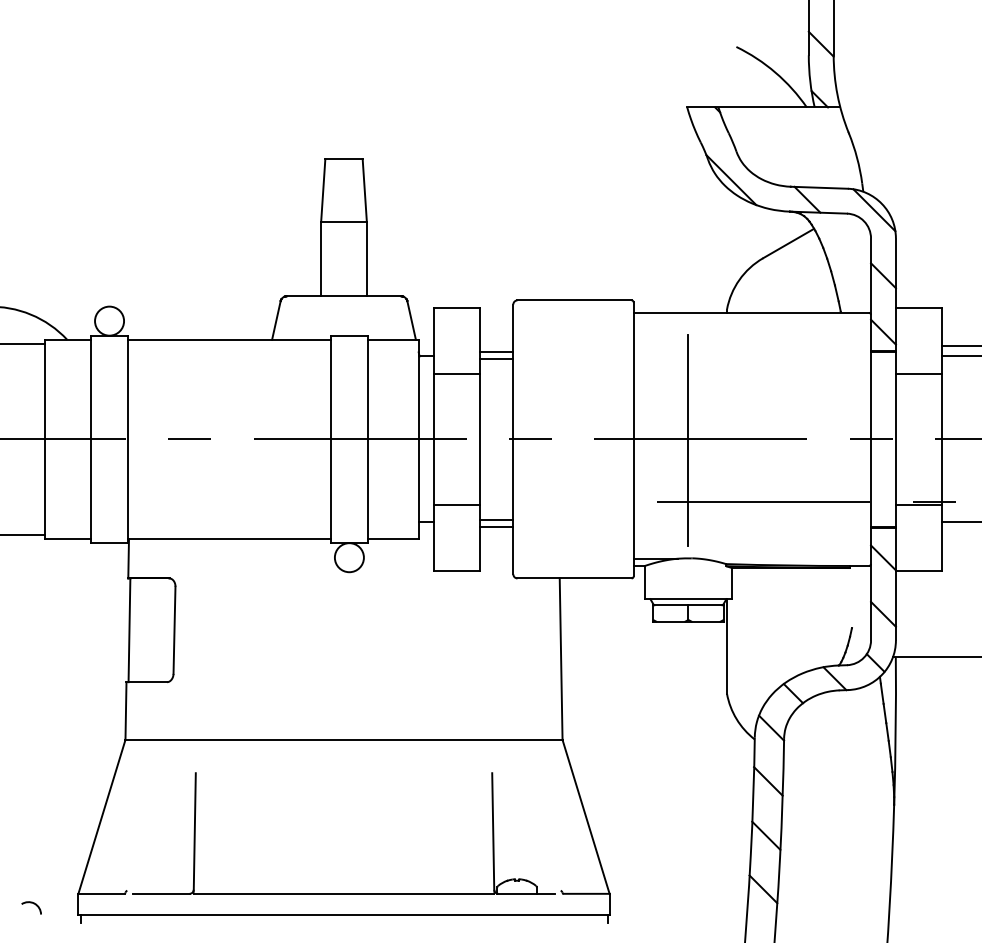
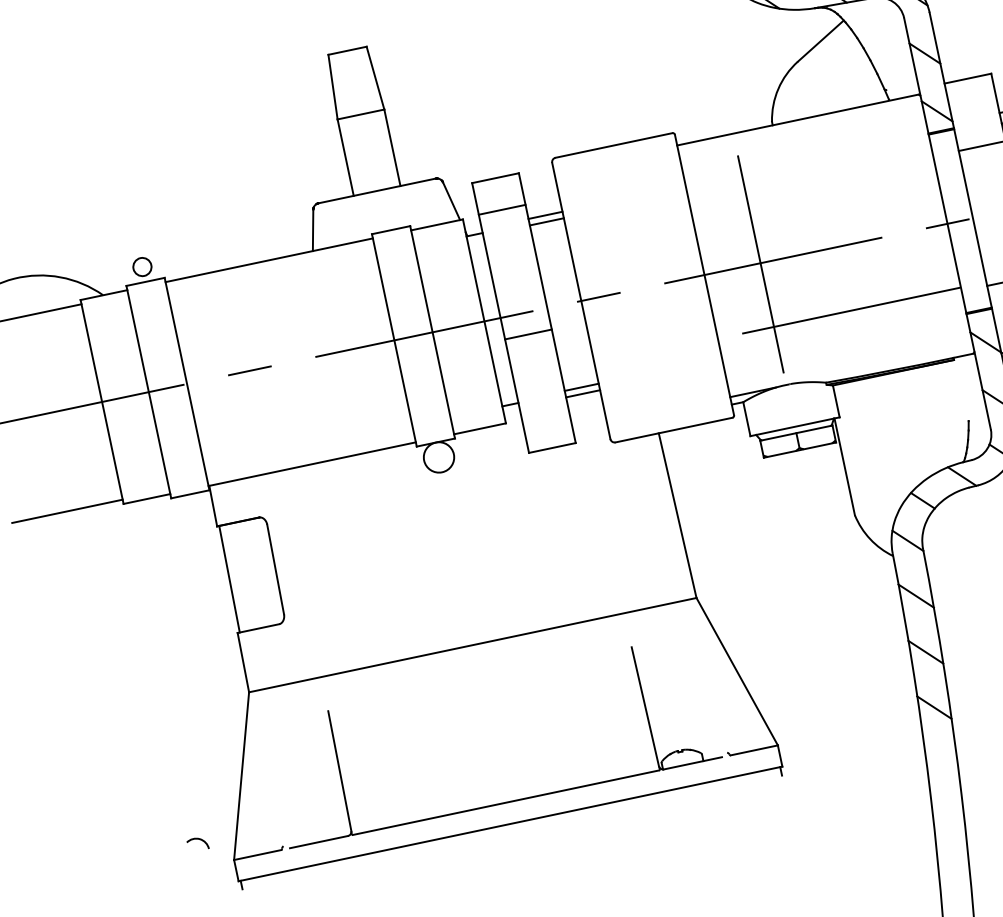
circle: (109, 320) -> (142, 266), size x0.6
line: (457, 373) -> (502, 209), moved
line: (457, 505) -> (528, 334), moved
arc: (33, 904) -> (199, 840), moved

